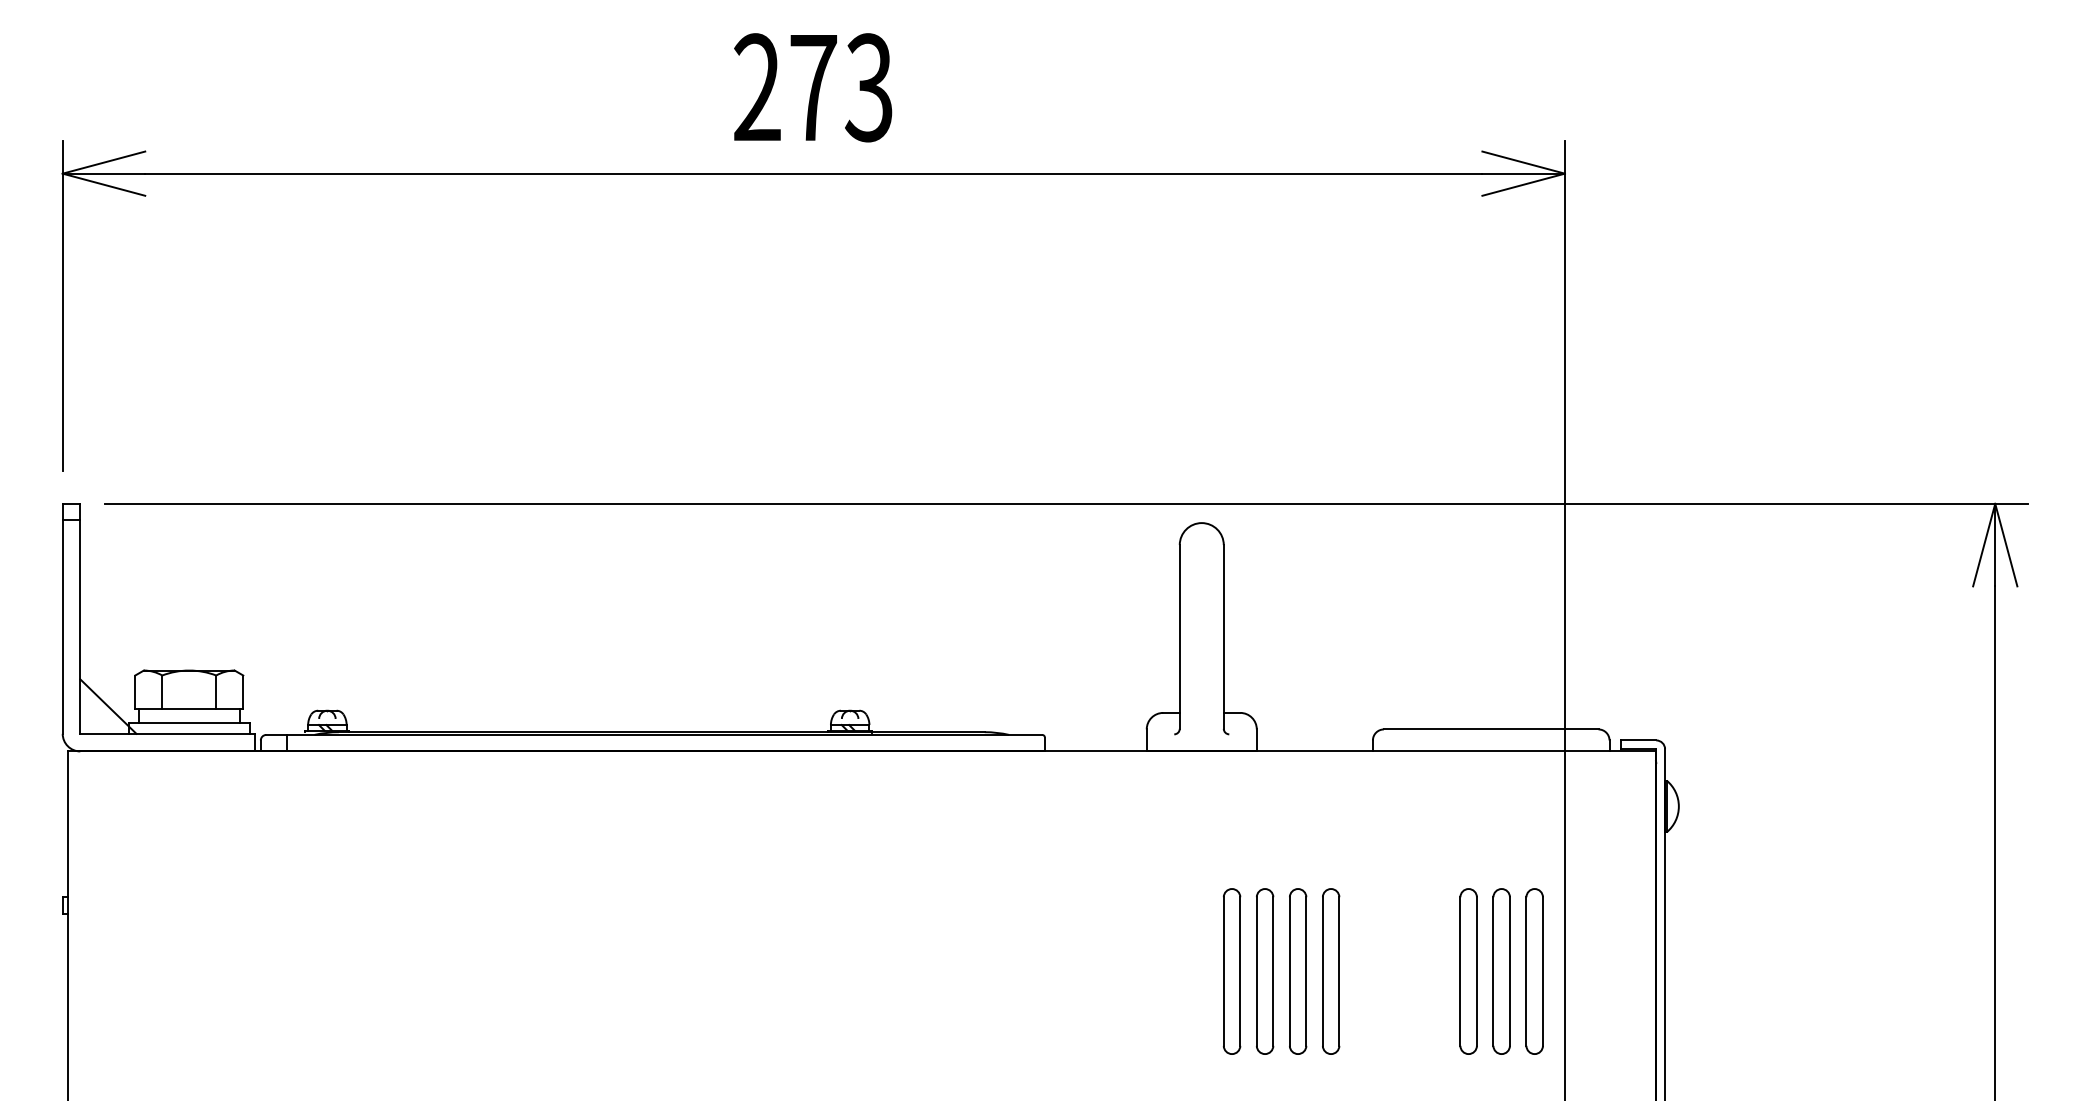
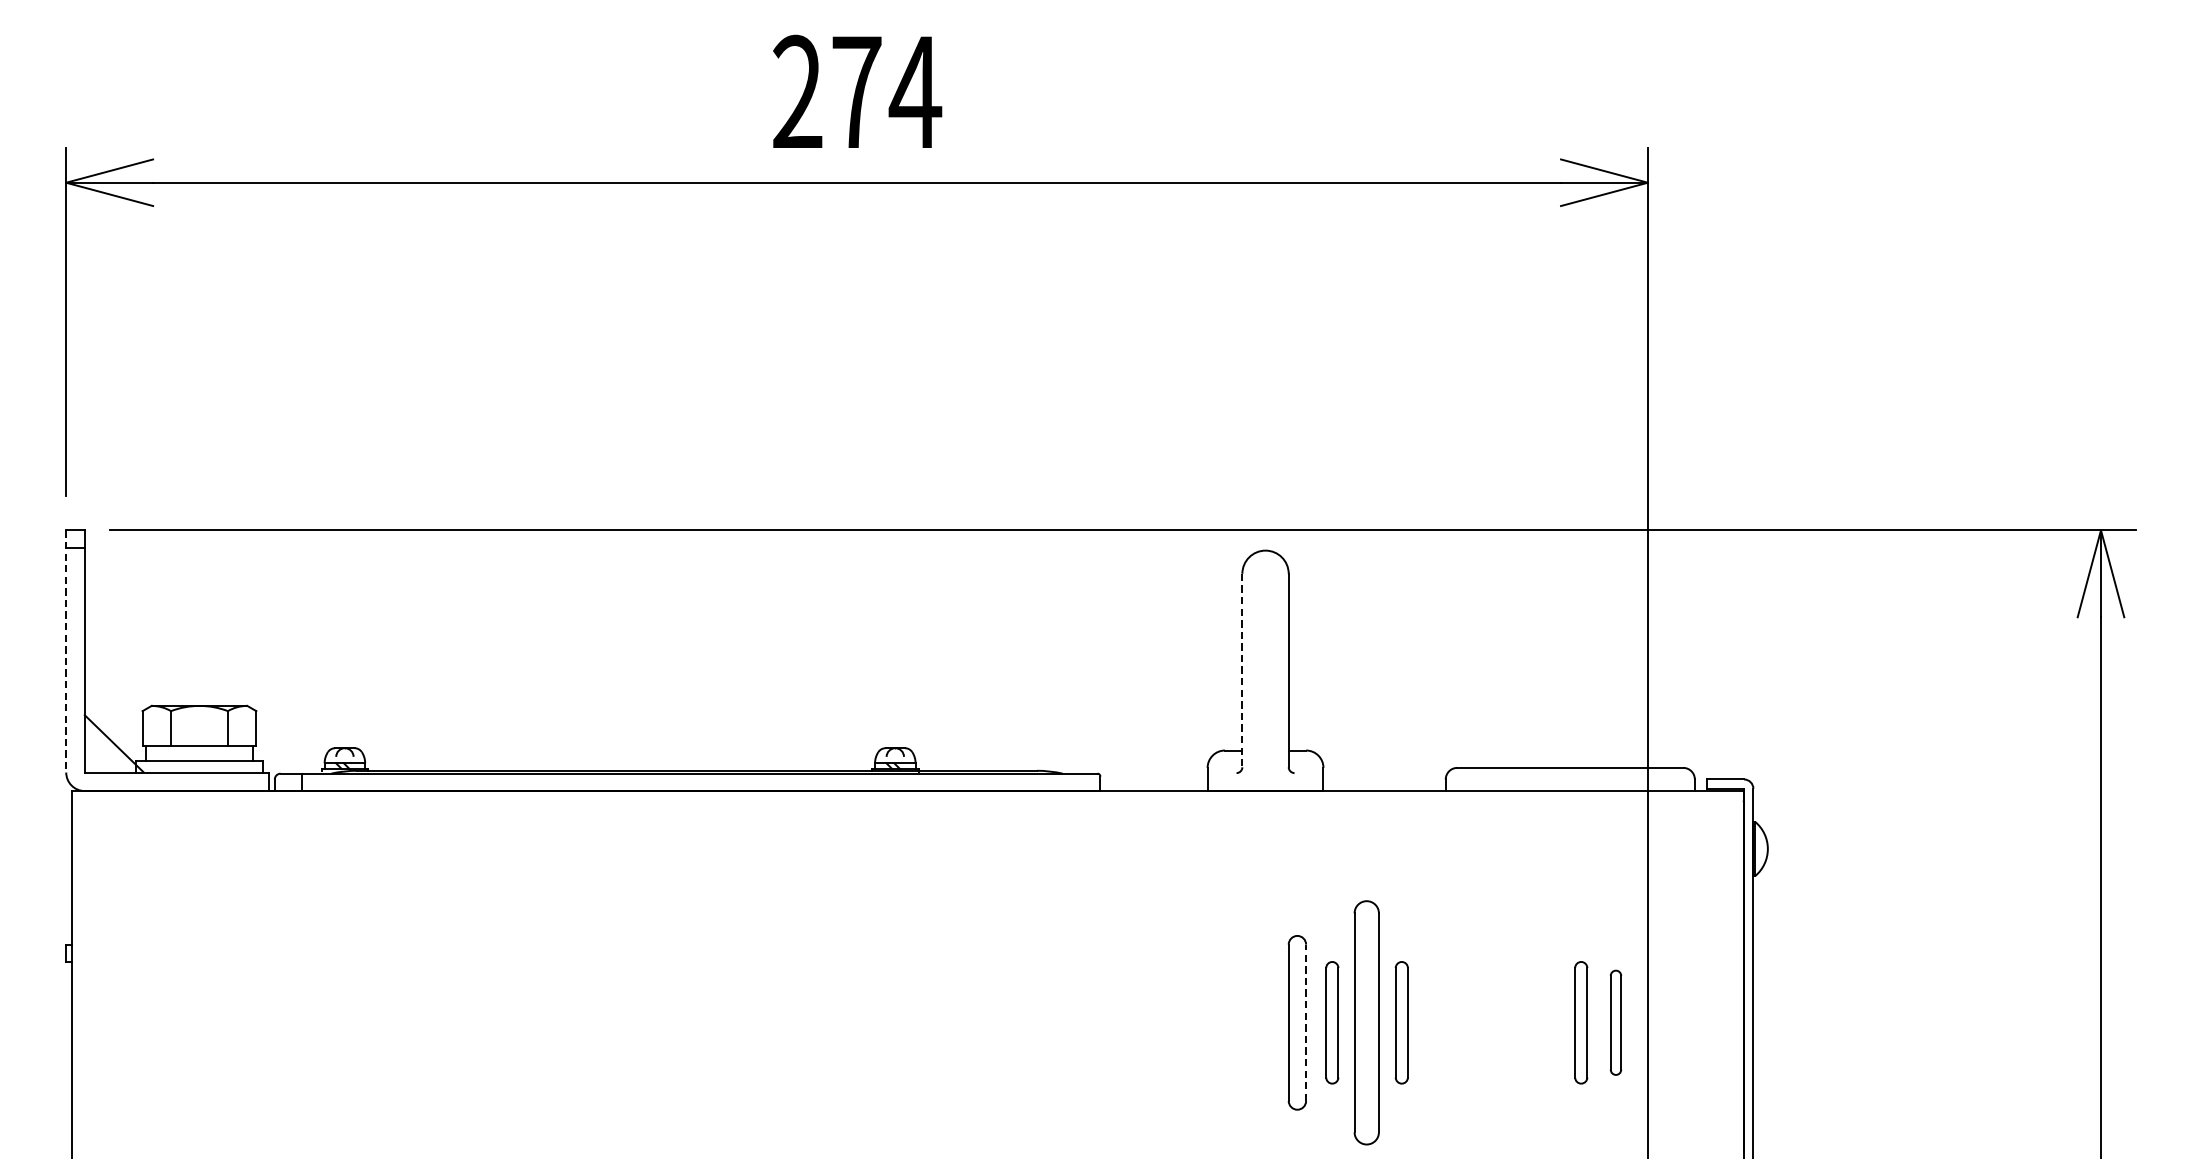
text: (868, 87) -> (914, 92), 273 -> 274
line: (62, 619) -> (65, 652), solid -> dashed
line: (1179, 636) -> (1242, 670), solid -> dashed
line: (1240, 971) -> (1306, 1022), solid -> dashed
part: (1265, 971) -> (1332, 1022), size x0.7
part: (1298, 971) -> (1367, 1022), size x1.4
part: (1331, 971) -> (1402, 1022), size x0.7
part: (1468, 971) -> (1546, 1022), removed
part: (1501, 971) -> (1581, 1022), size x0.7
part: (1534, 971) -> (1615, 1022), size x0.6

